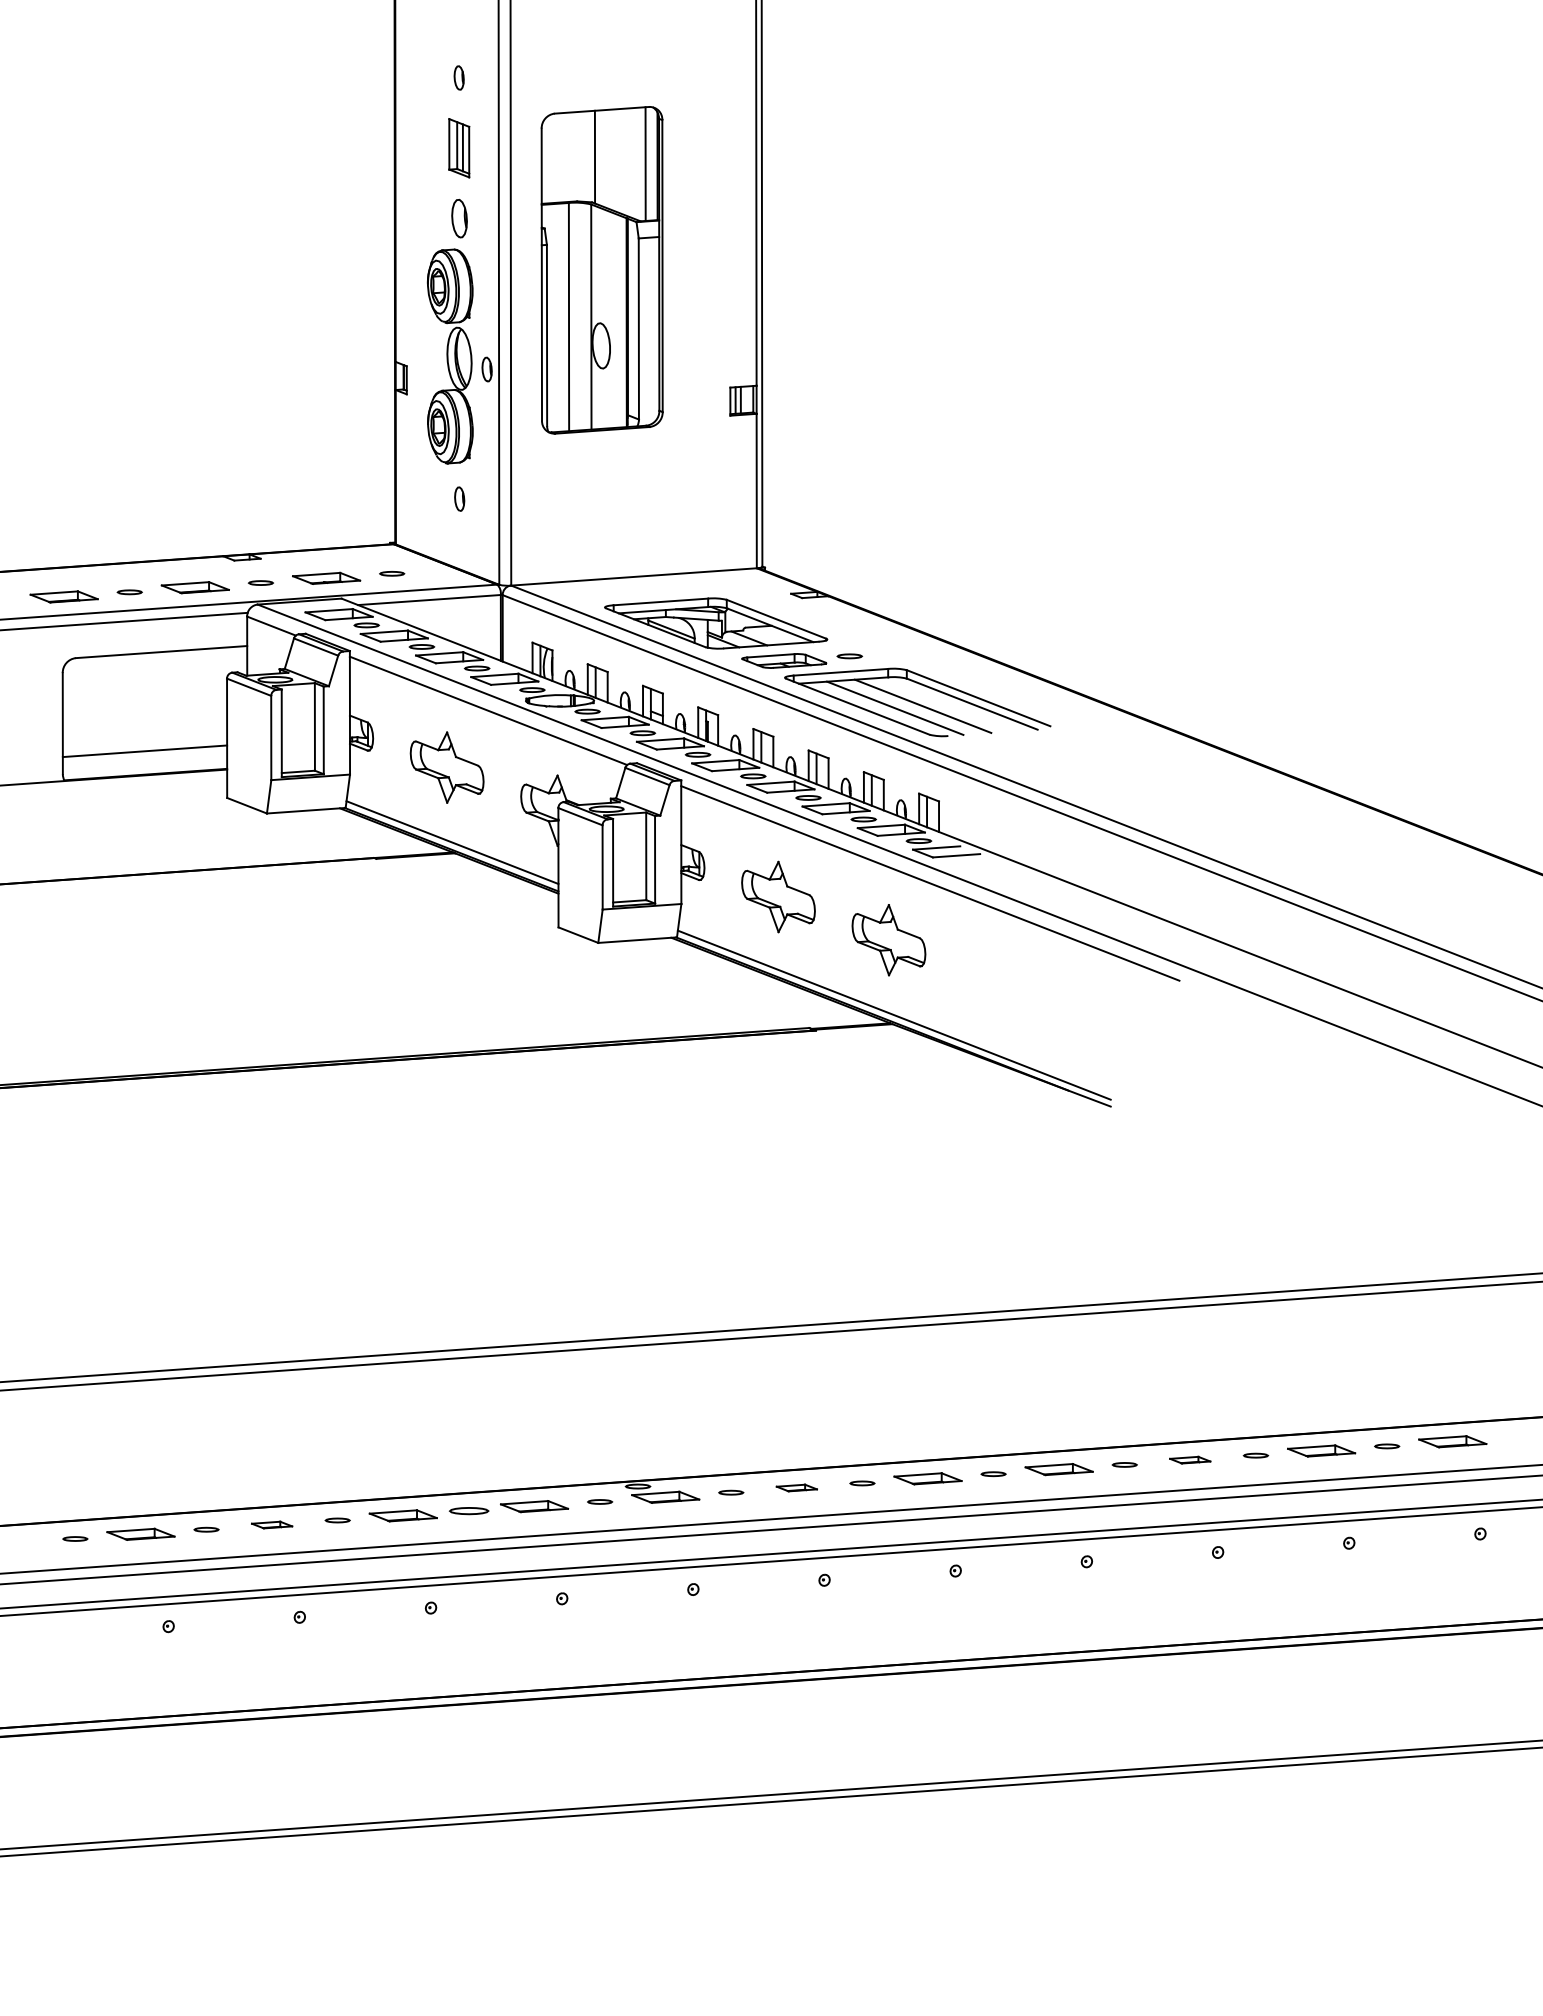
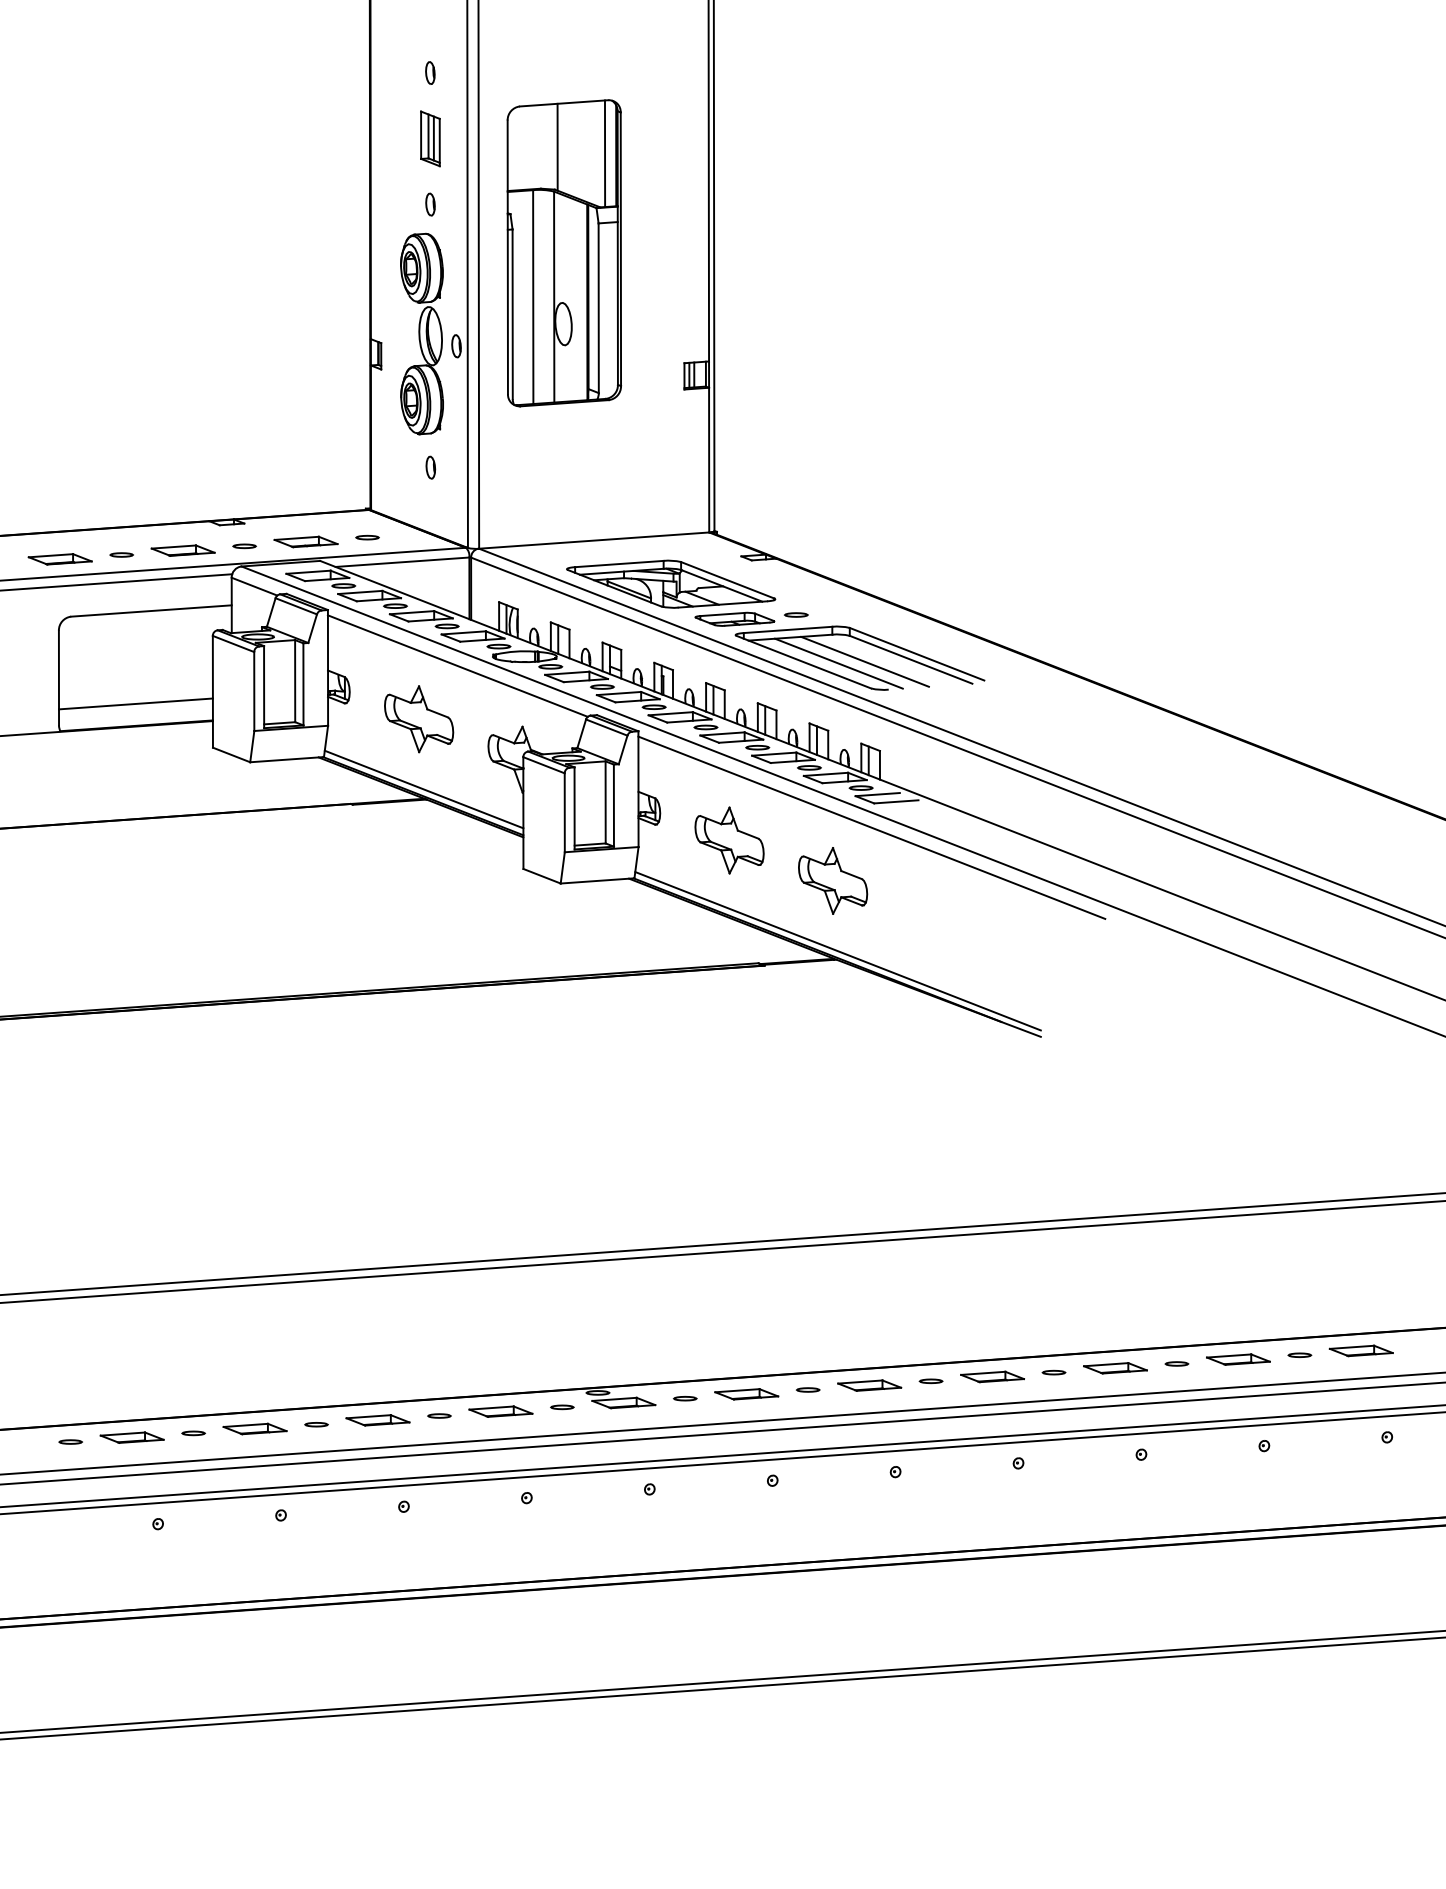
part: (458, 217) -> (429, 203), size x0.62
part: (1189, 1459) -> (1114, 1367), size x1.67
part: (796, 1487) -> (746, 1393), size x1.67
part: (468, 1511) -> (439, 1416), size x0.62
part: (271, 1524) -> (254, 1428), size x1.67

